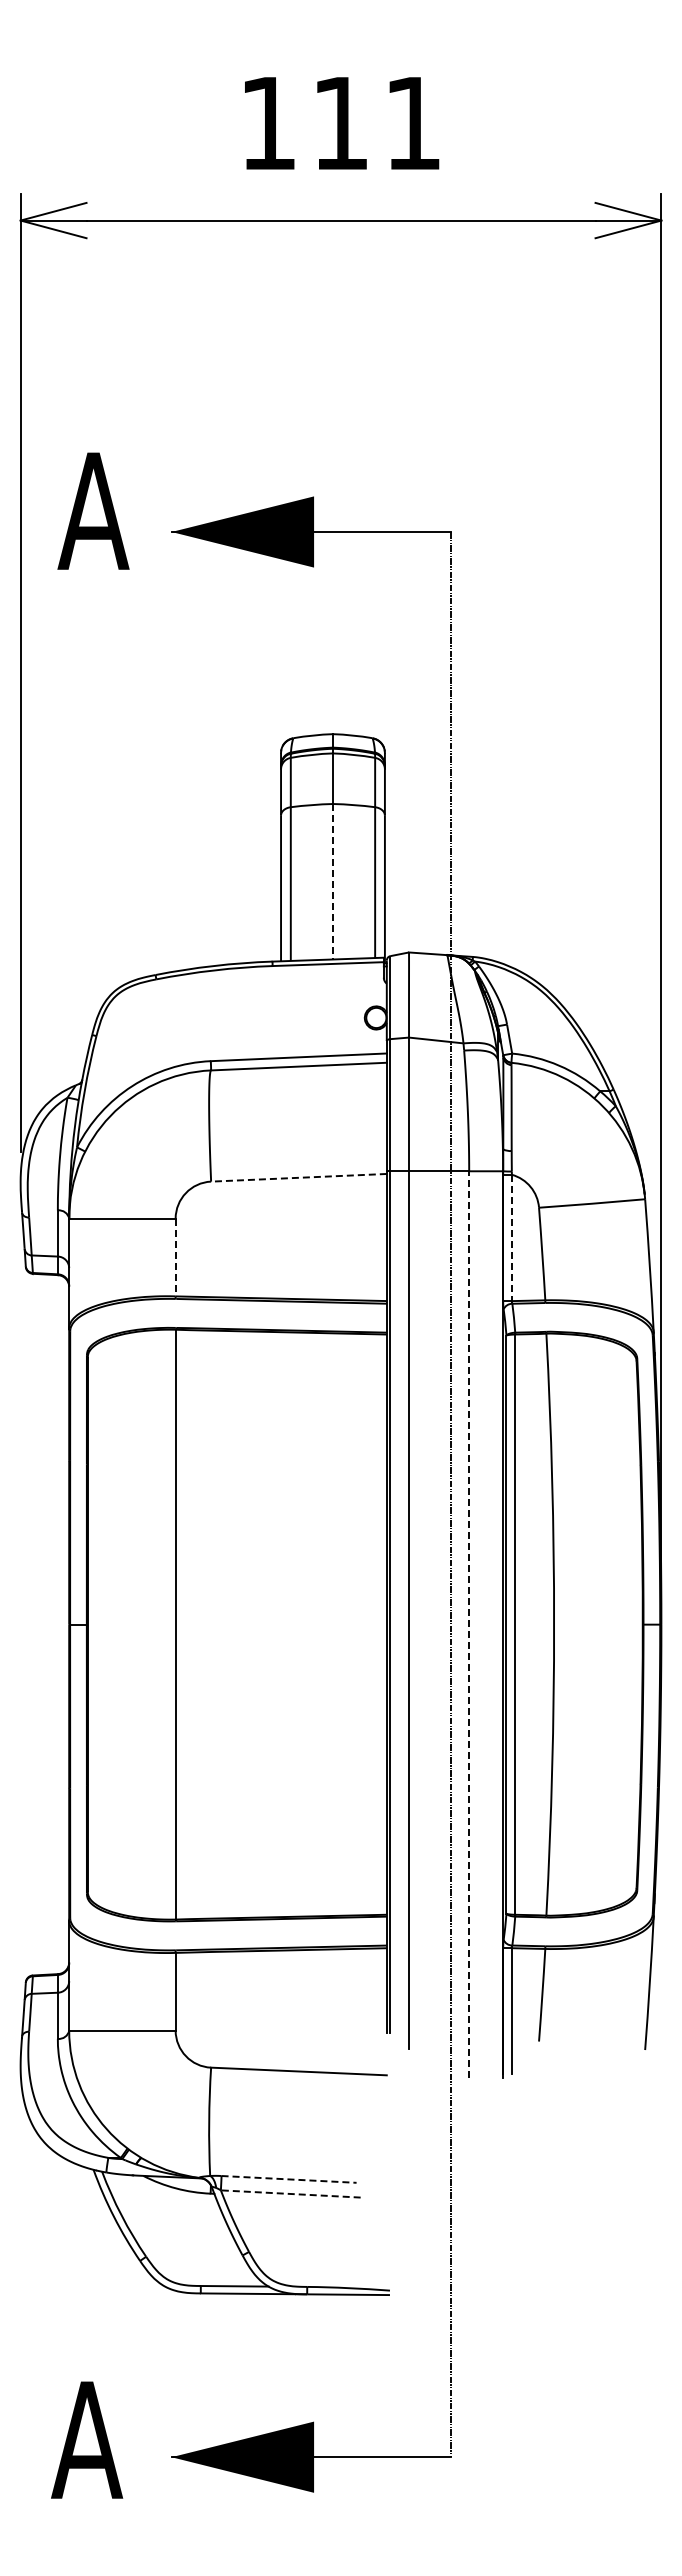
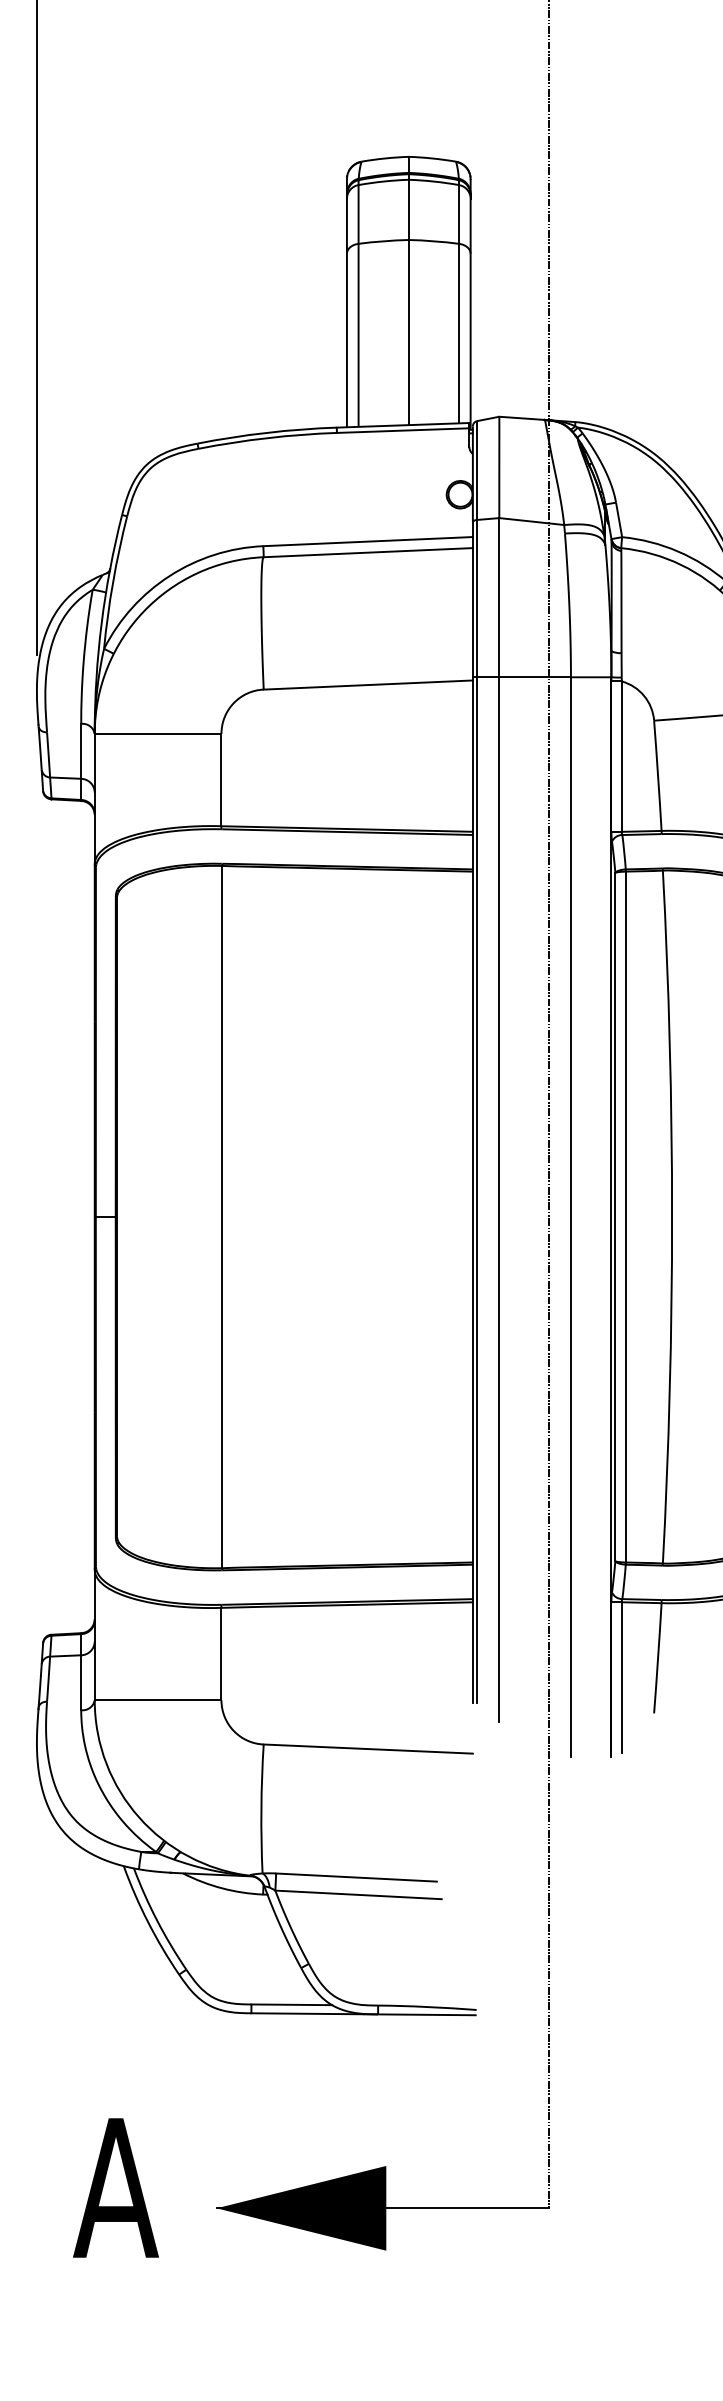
line: (332, 881) -> (408, 332), dashed -> solid
line: (298, 1177) -> (367, 684), dashed -> solid
line: (511, 1238) -> (621, 757), dashed -> solid
line: (175, 1257) -> (221, 779), dashed -> solid
line: (469, 1624) -> (571, 1216), dashed -> solid
line: (289, 2179) -> (357, 1877), dashed -> solid
line: (290, 2193) -> (358, 1894), dashed -> solid

